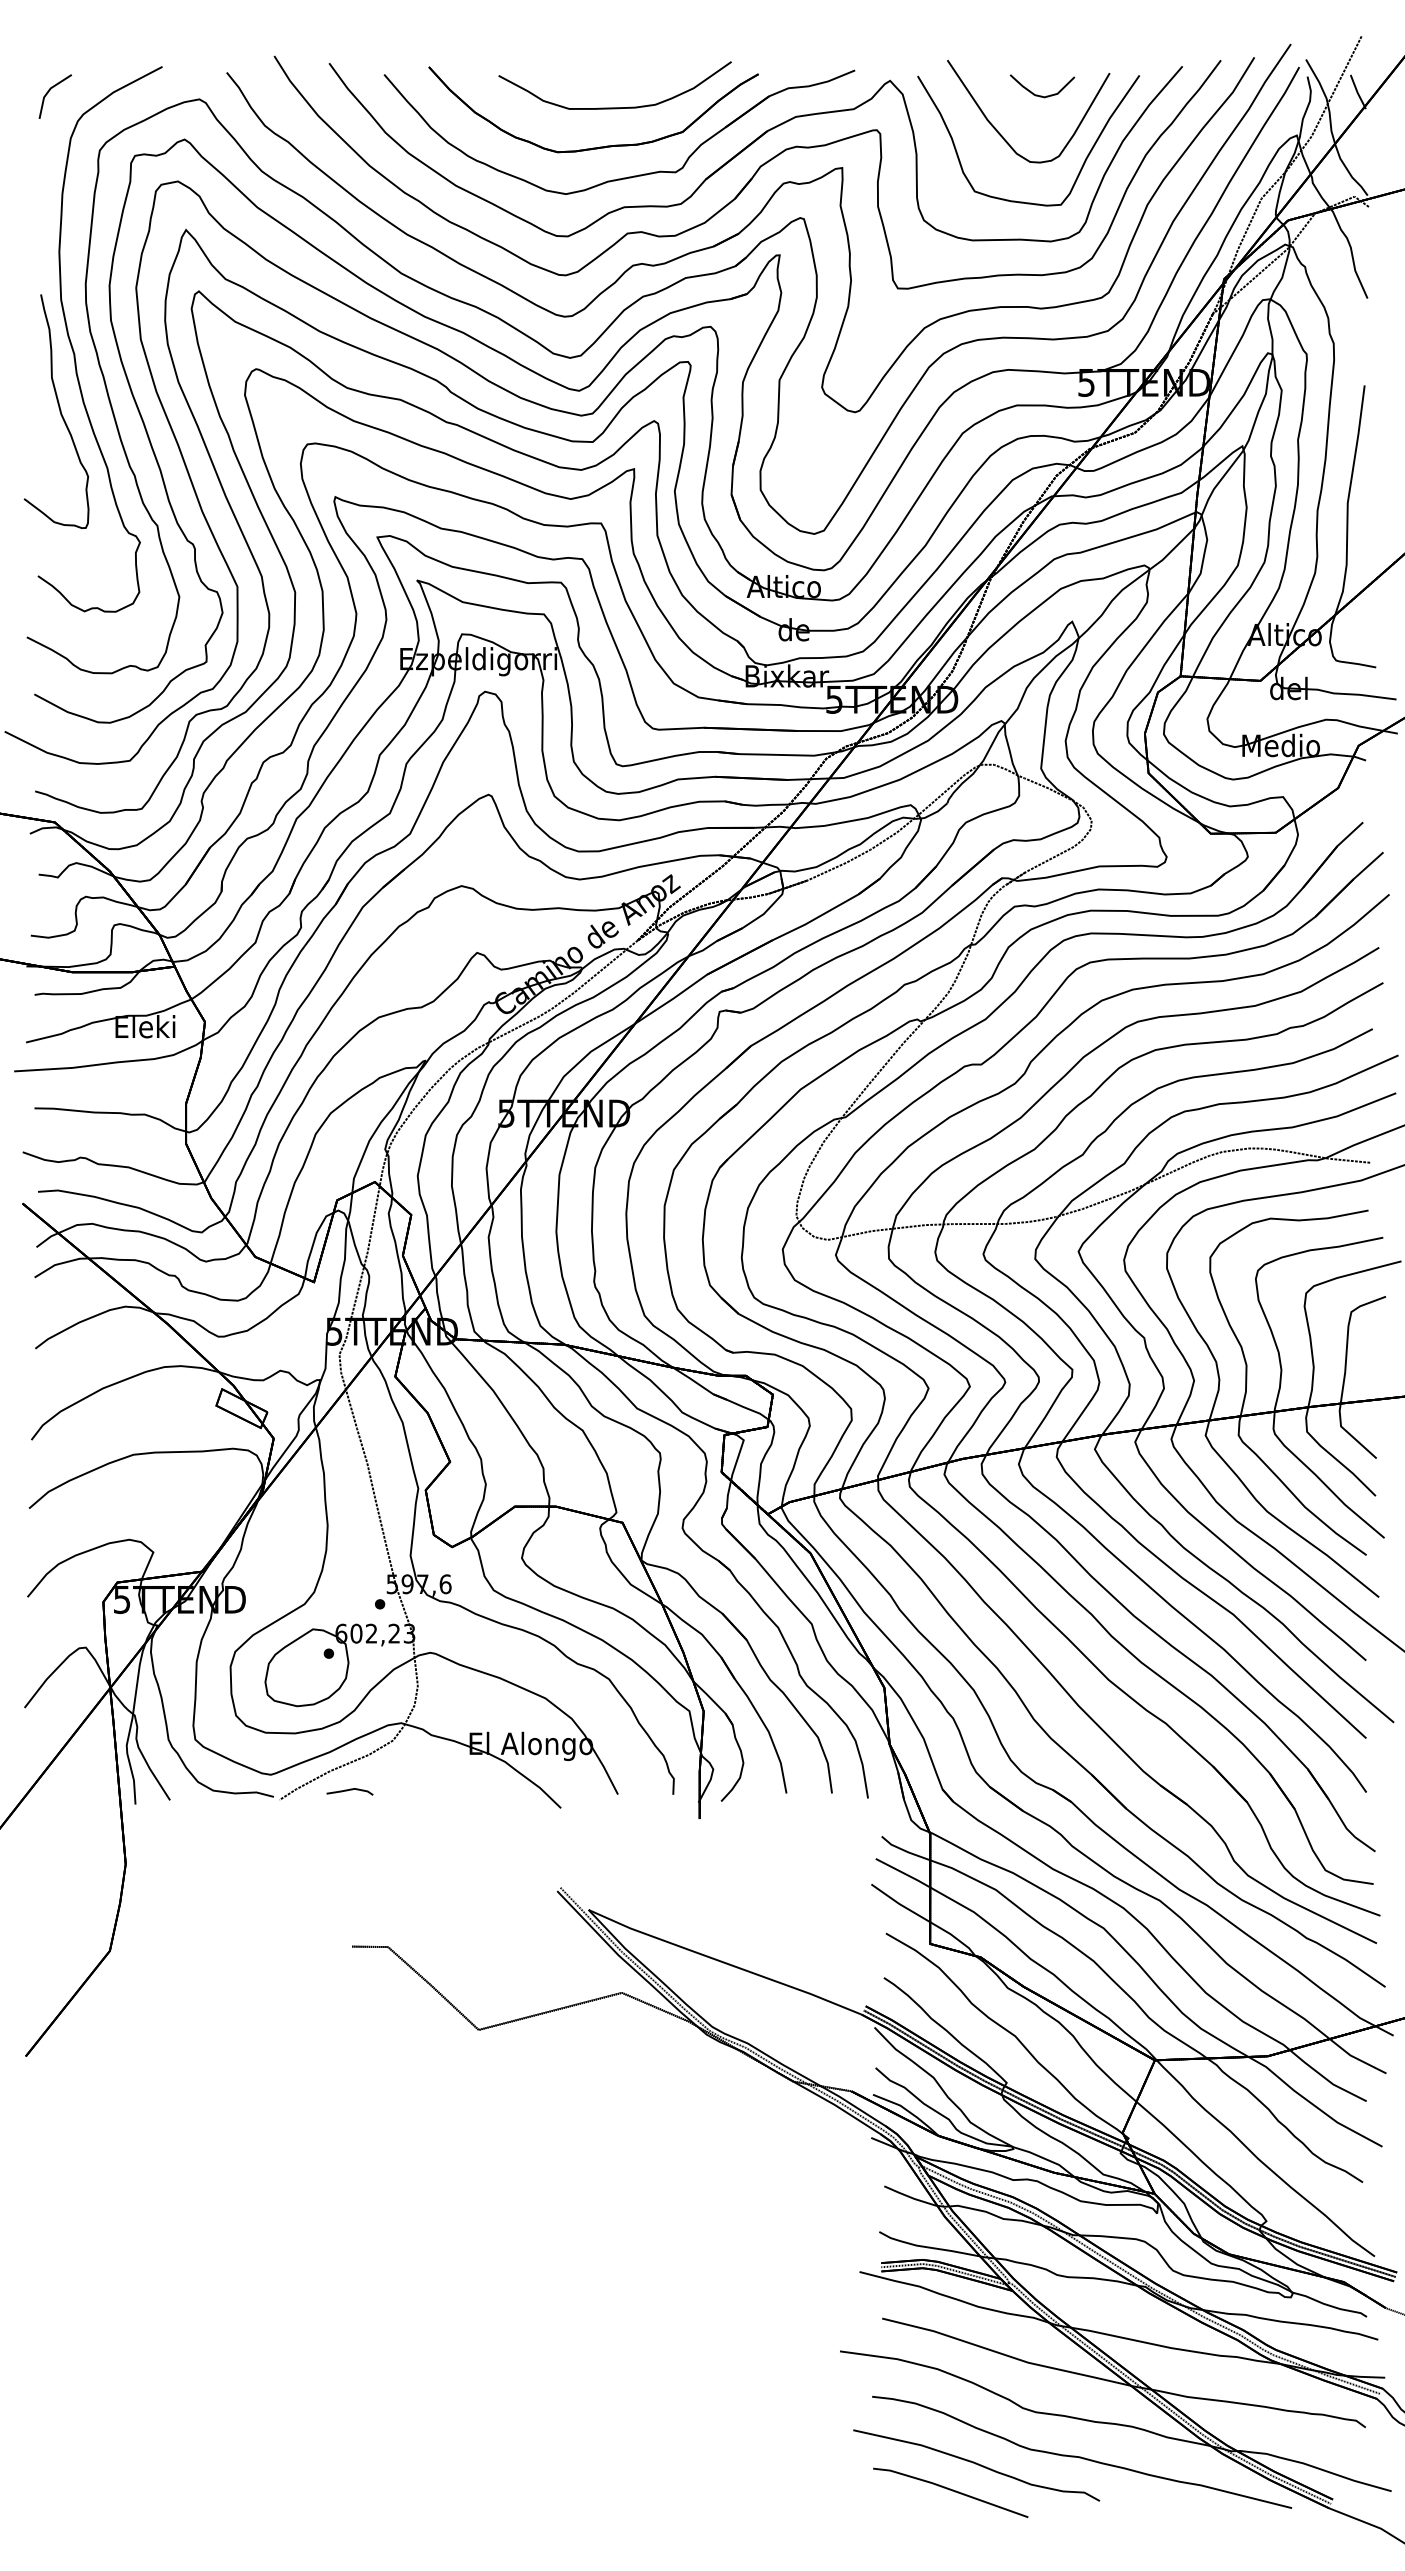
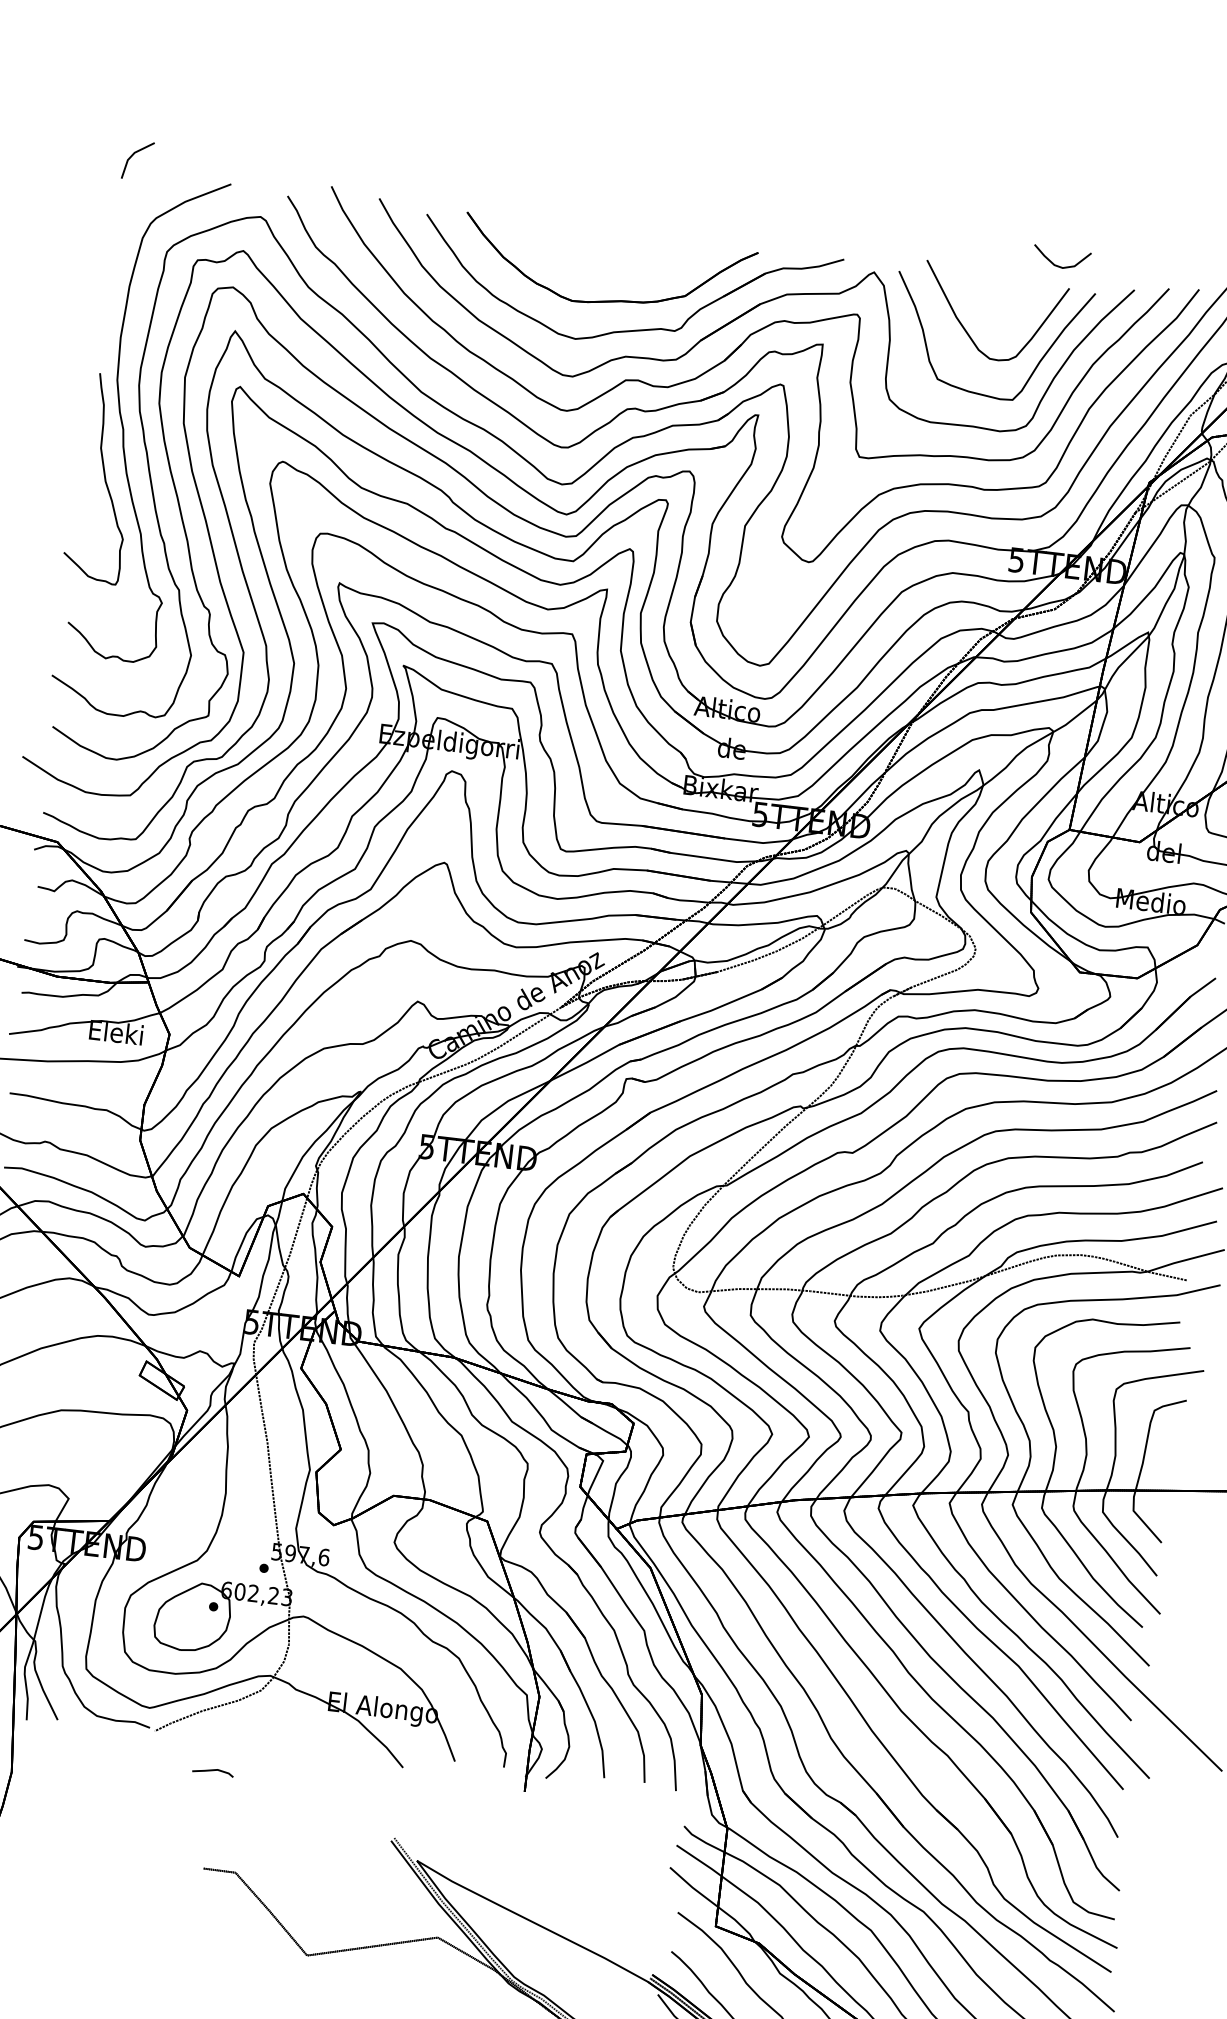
line: (48, 93) -> (132, 157), moved
part: (1042, 95) -> (1061, 266), moved
part: (614, 107) -> (627, 267), removed
line: (349, 1790) -> (212, 1770), moved

